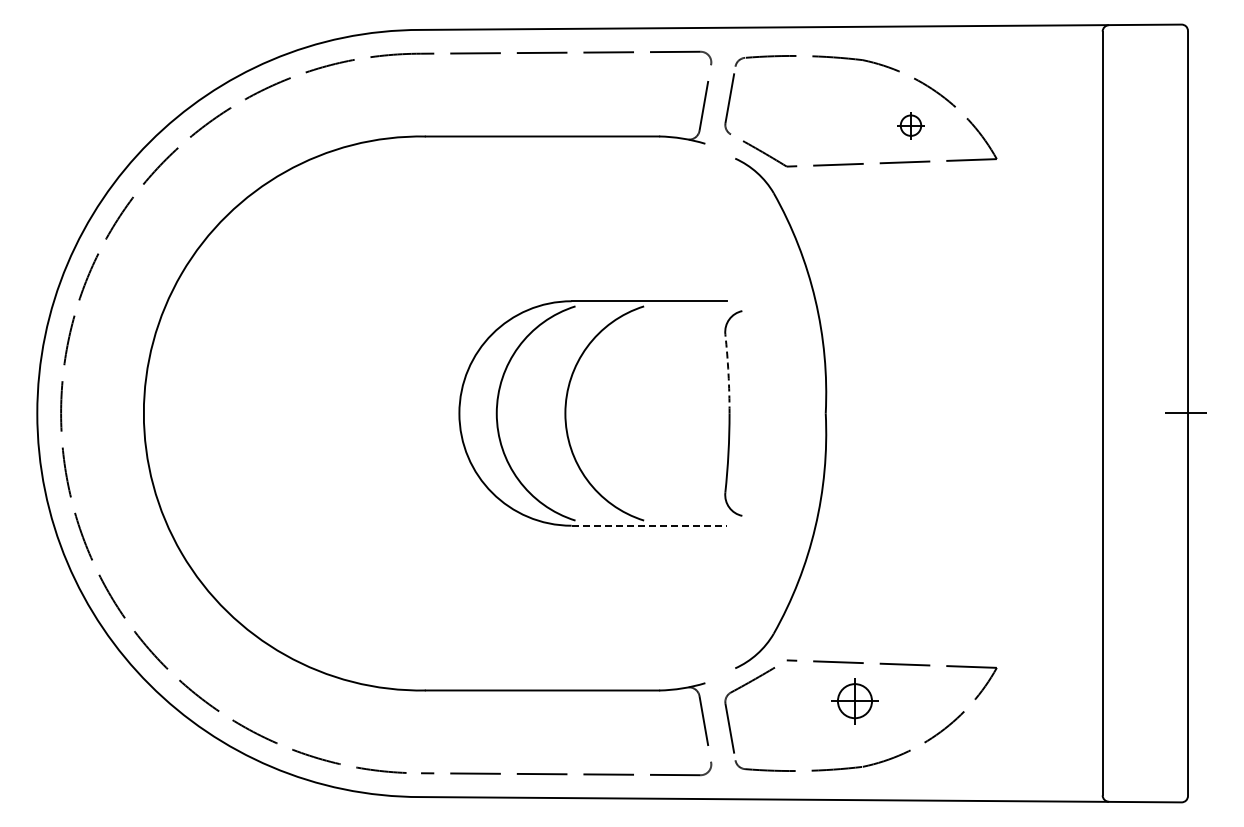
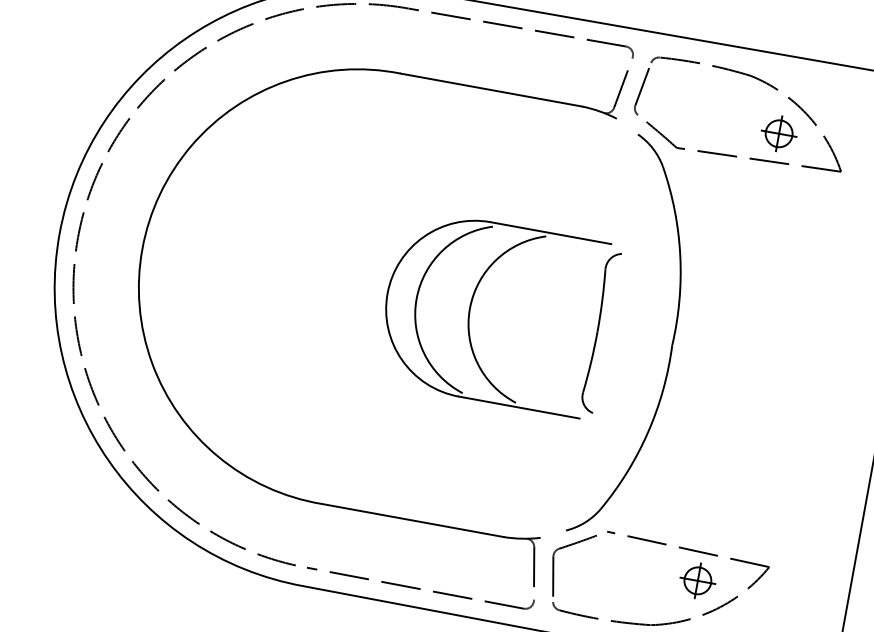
part: (910, 125) -> (778, 133), size x1.67
arc: (728, 373) -> (602, 300), dashed -> solid
line: (649, 525) -> (519, 407), dashed -> solid
part: (854, 701) -> (697, 581), moved

